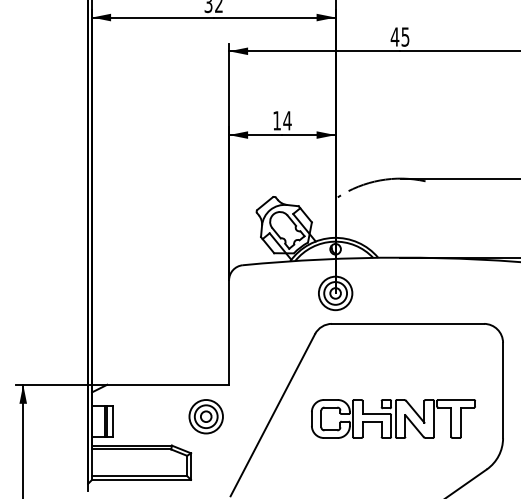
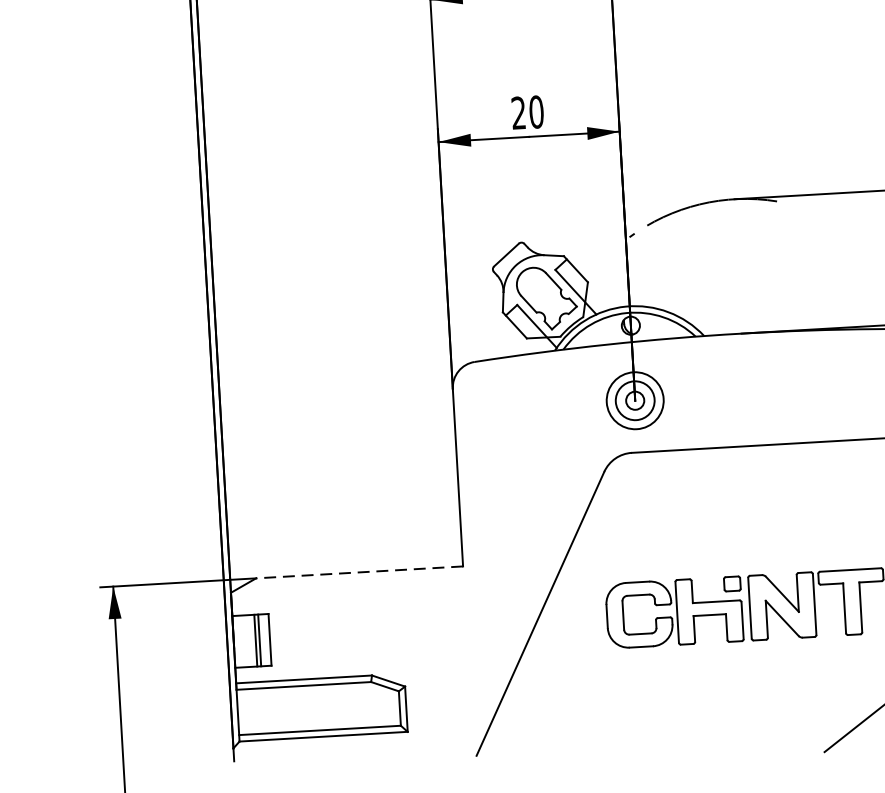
text: (282, 120) -> (527, 112), 14 -> 20
line: (168, 384) -> (360, 571), solid -> dashed
part: (205, 416) -> (426, 622), removed

